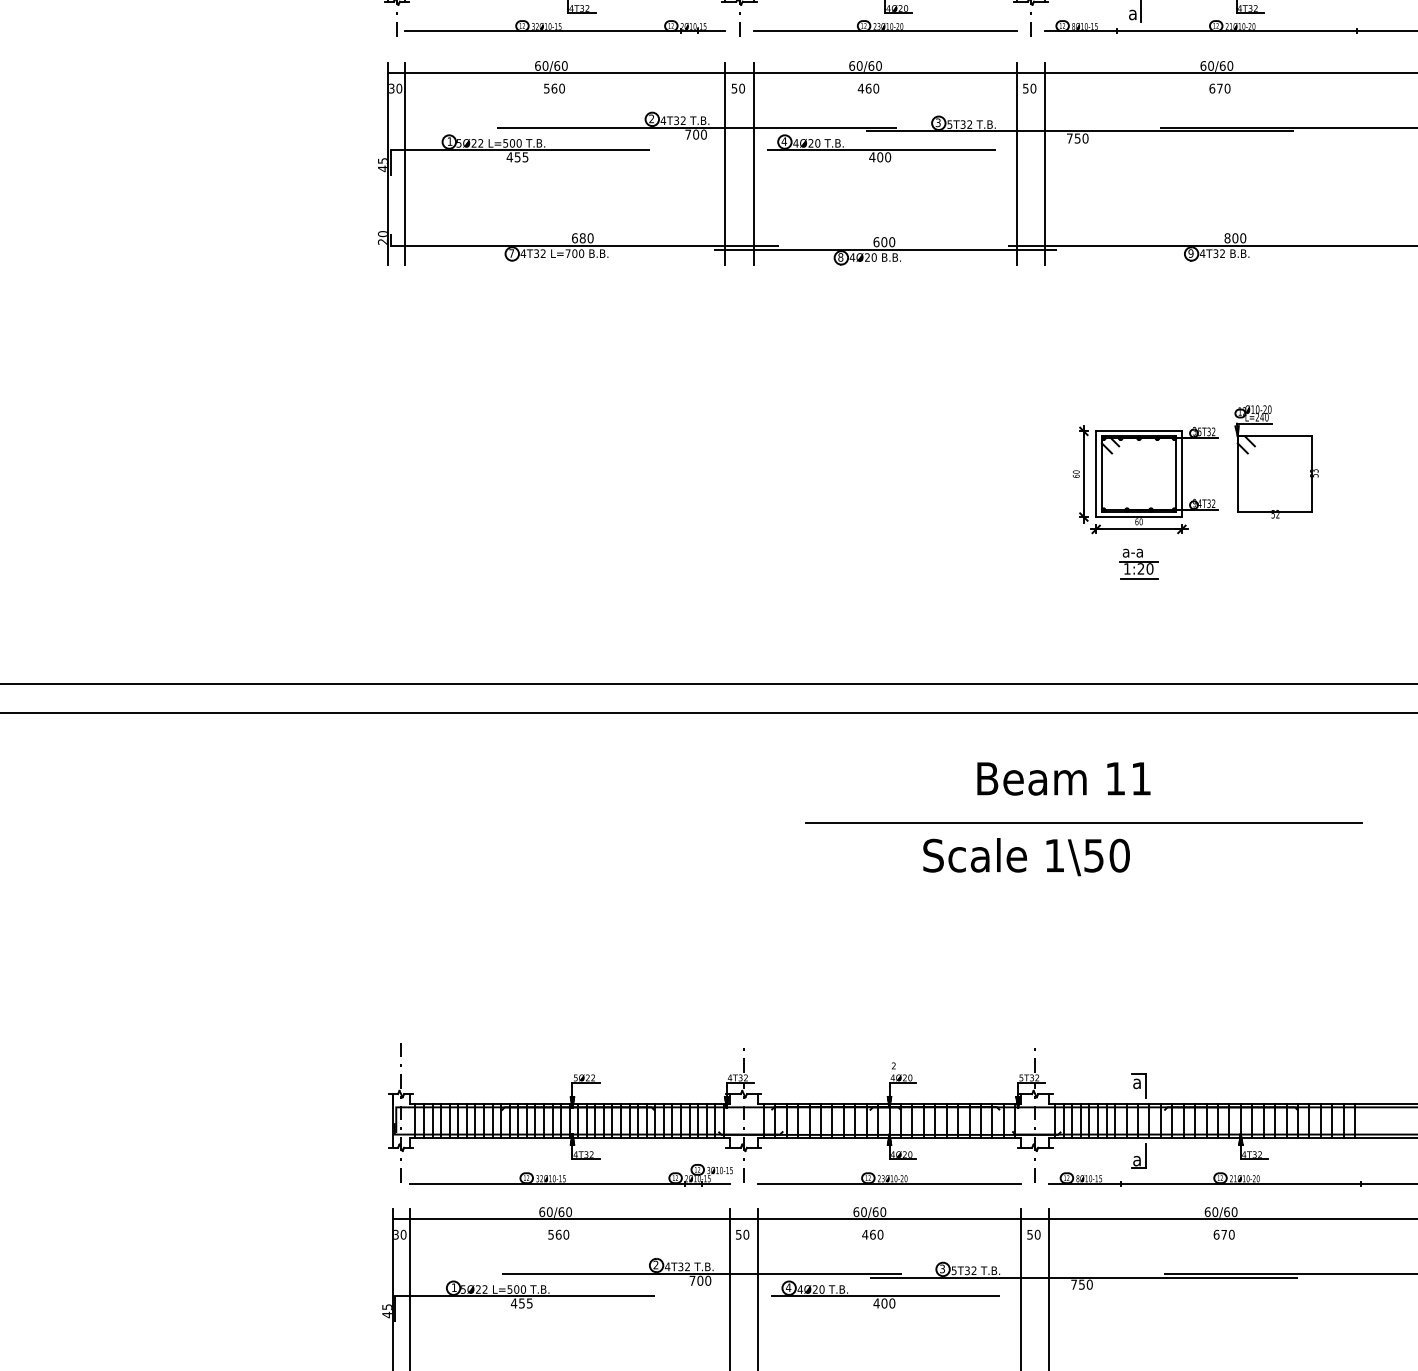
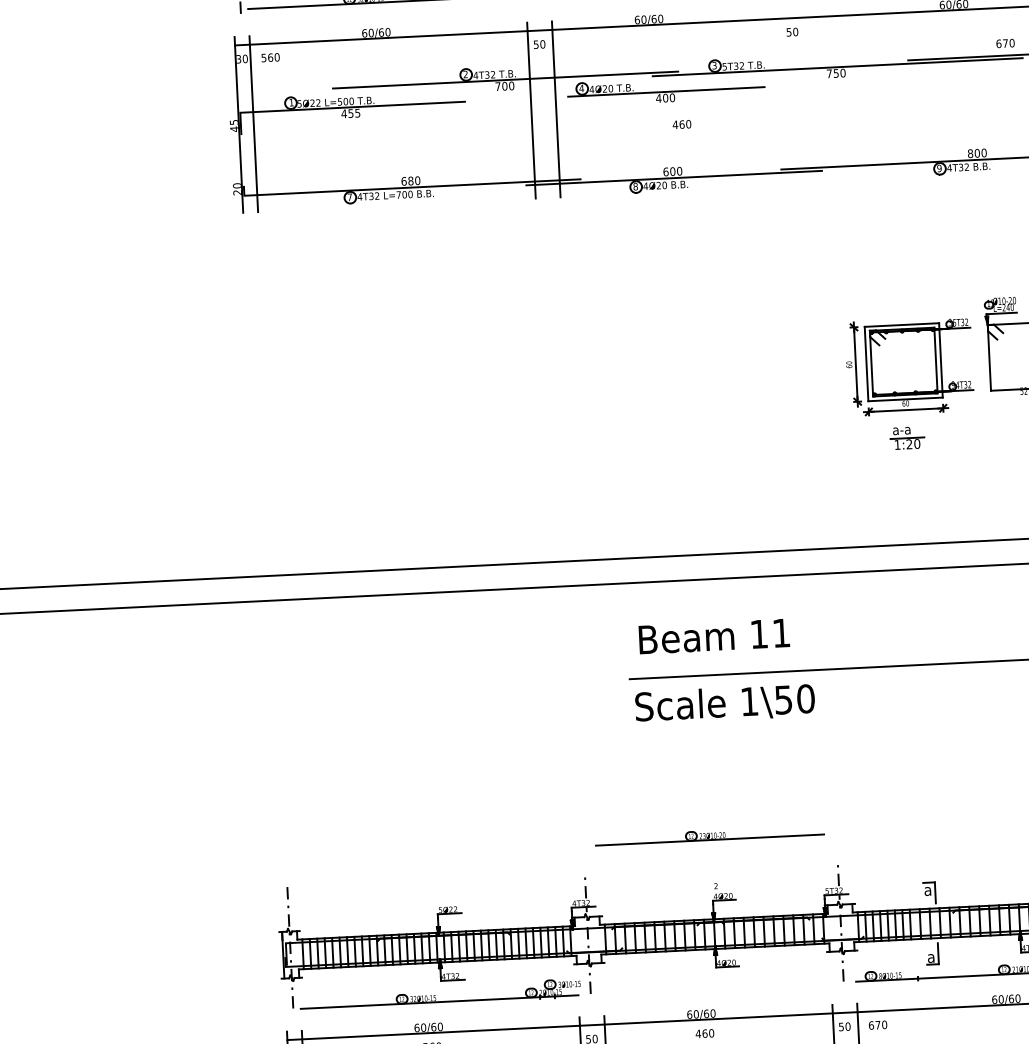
text: (554, 88) -> (270, 57), moved
text: (868, 88) -> (681, 124), moved
text: (1219, 88) -> (1005, 43), moved
line: (1016, 163) -> (784, 97), removed
line: (1045, 163) -> (809, 96), removed
line: (1138, 578) -> (907, 452), removed
text: (1063, 778) -> (713, 636), moved
text: (1026, 857) -> (725, 704), moved
part: (889, 1178) -> (709, 835), moved
text: (1223, 1234) -> (877, 1024), moved

